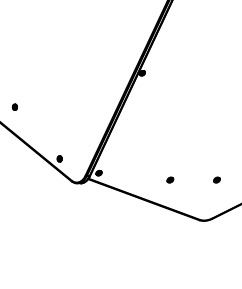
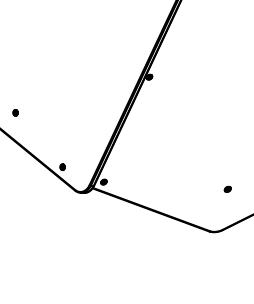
part: (170, 179) -> (178, 188), removed

